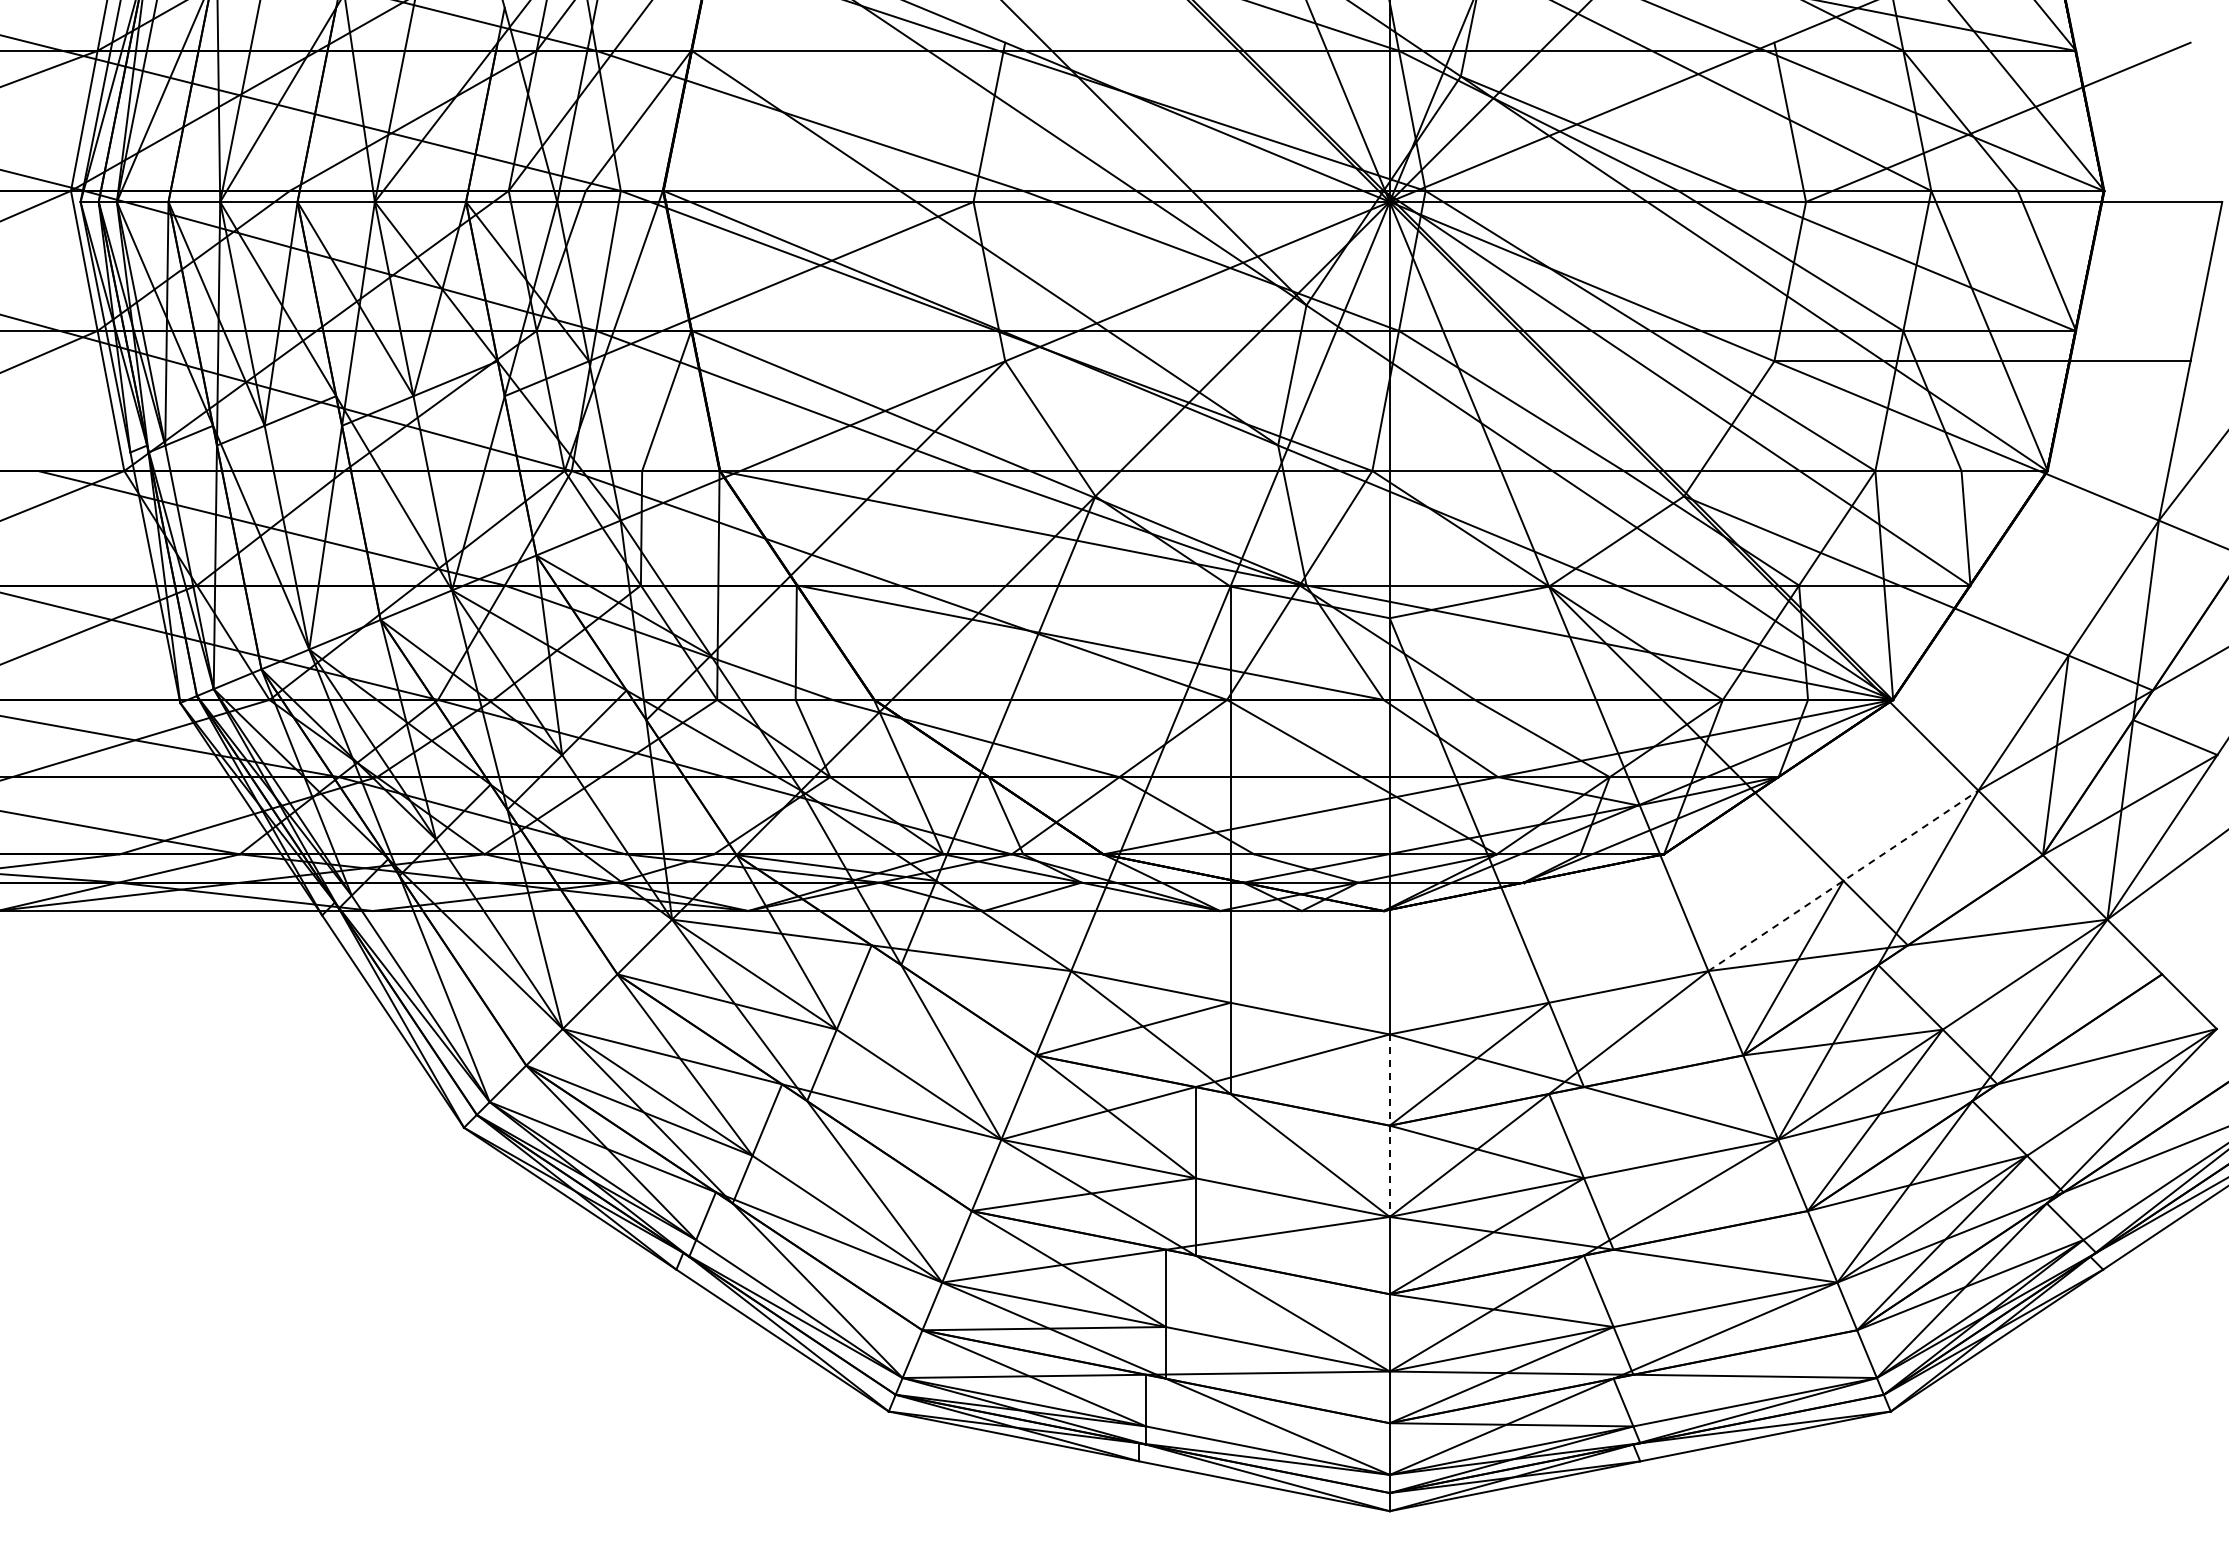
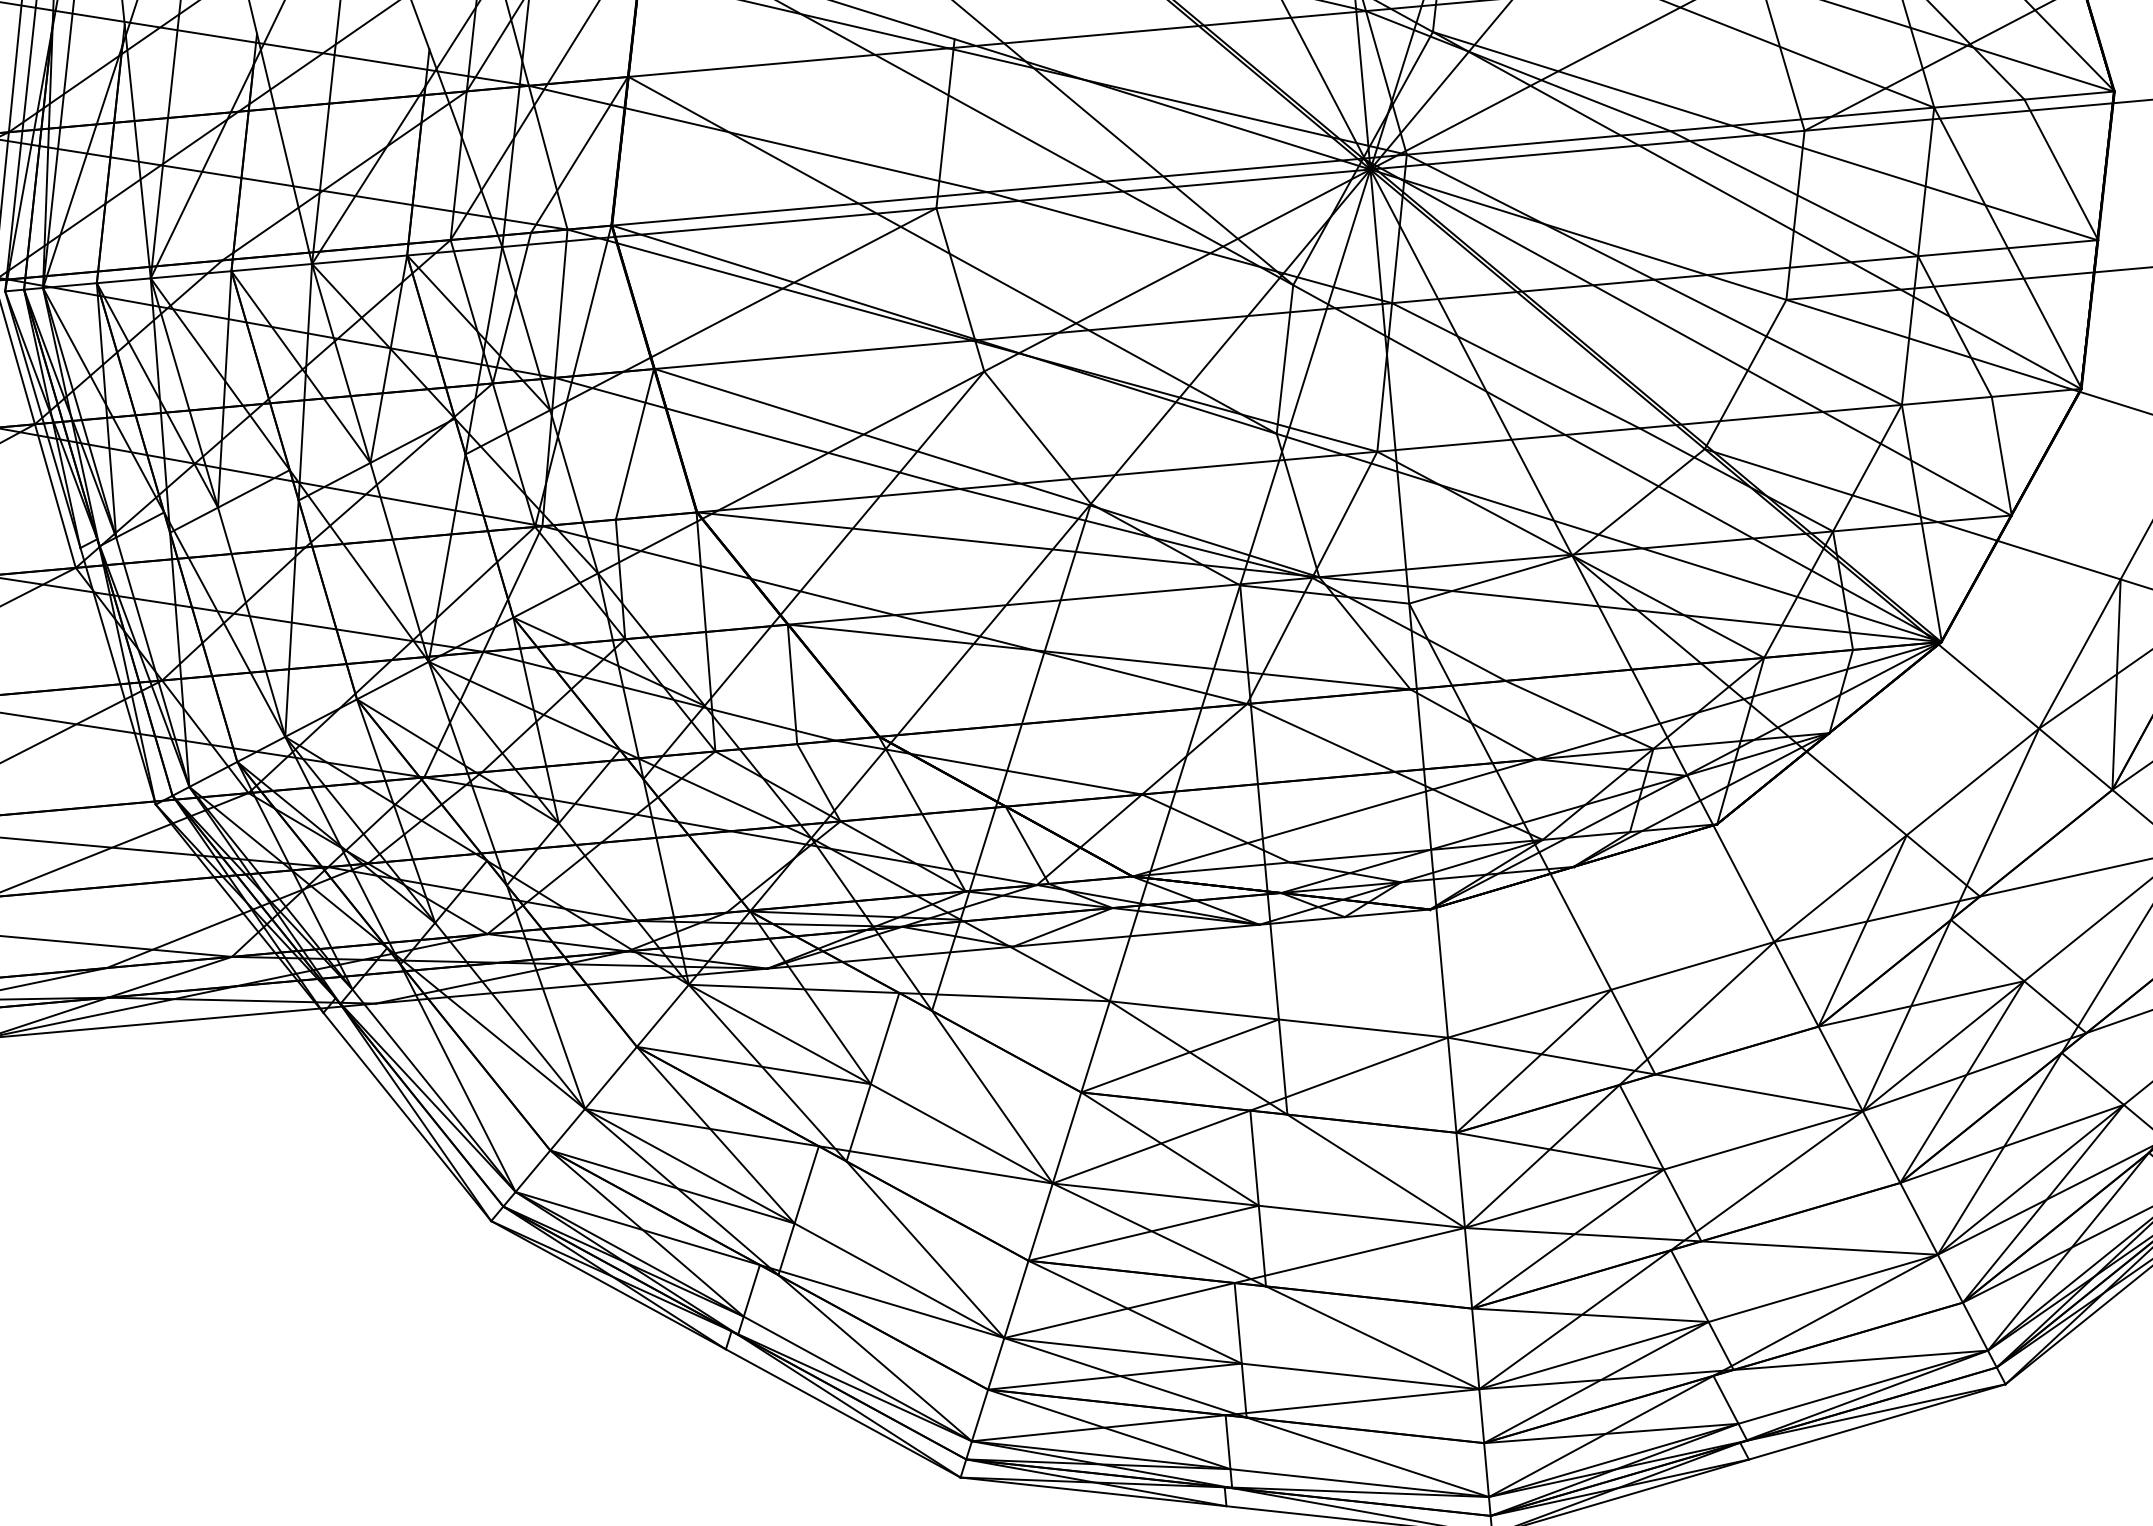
line: (1843, 880) -> (1906, 834), dashed -> solid
line: (1389, 1126) -> (1456, 1133), dashed -> solid

